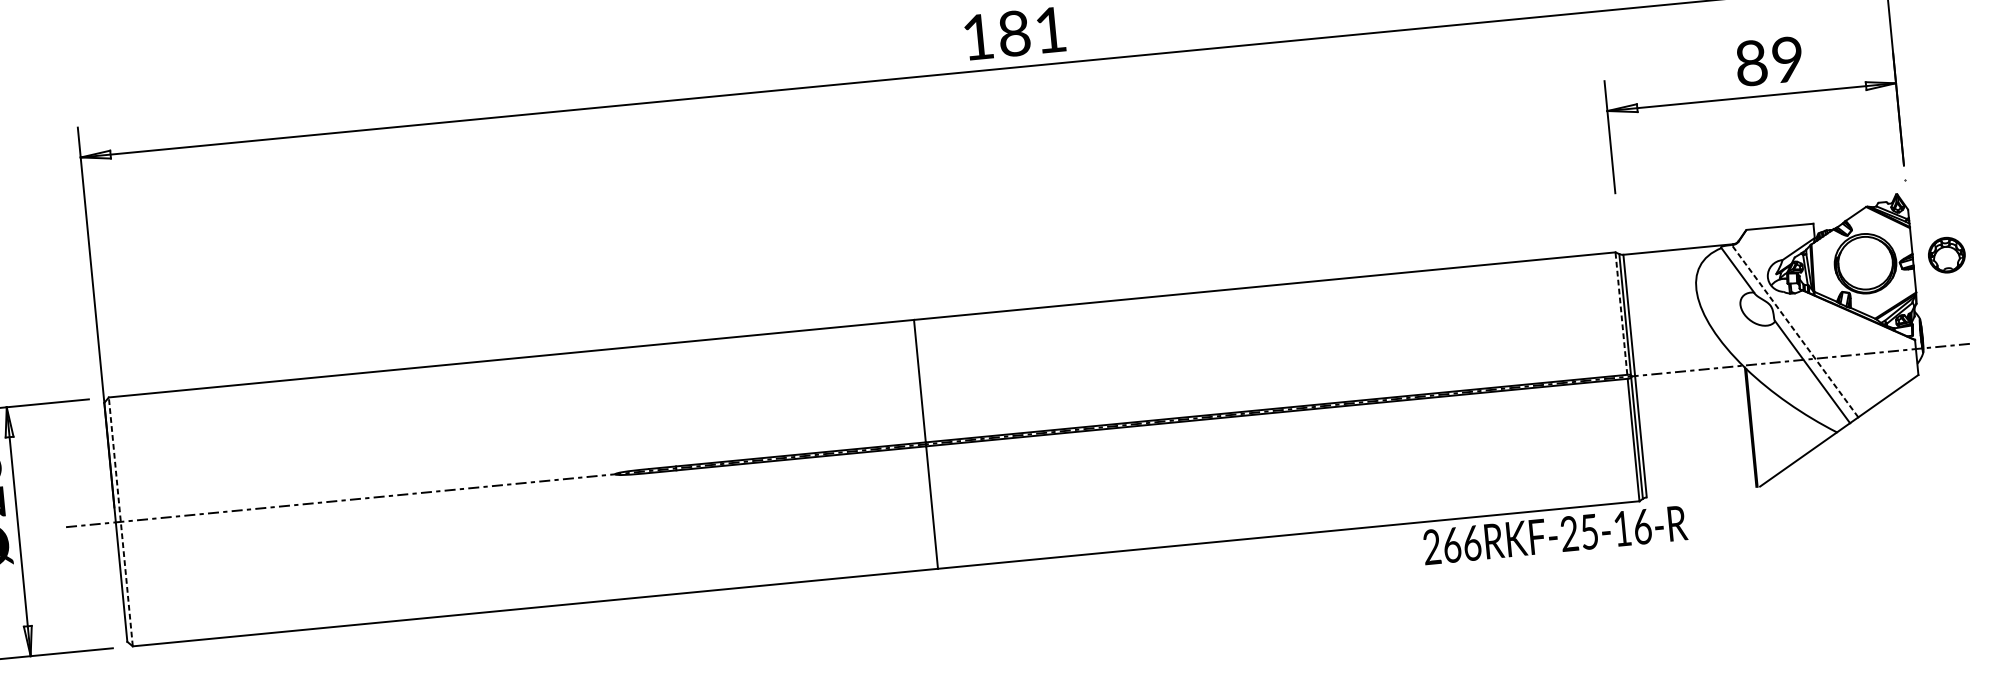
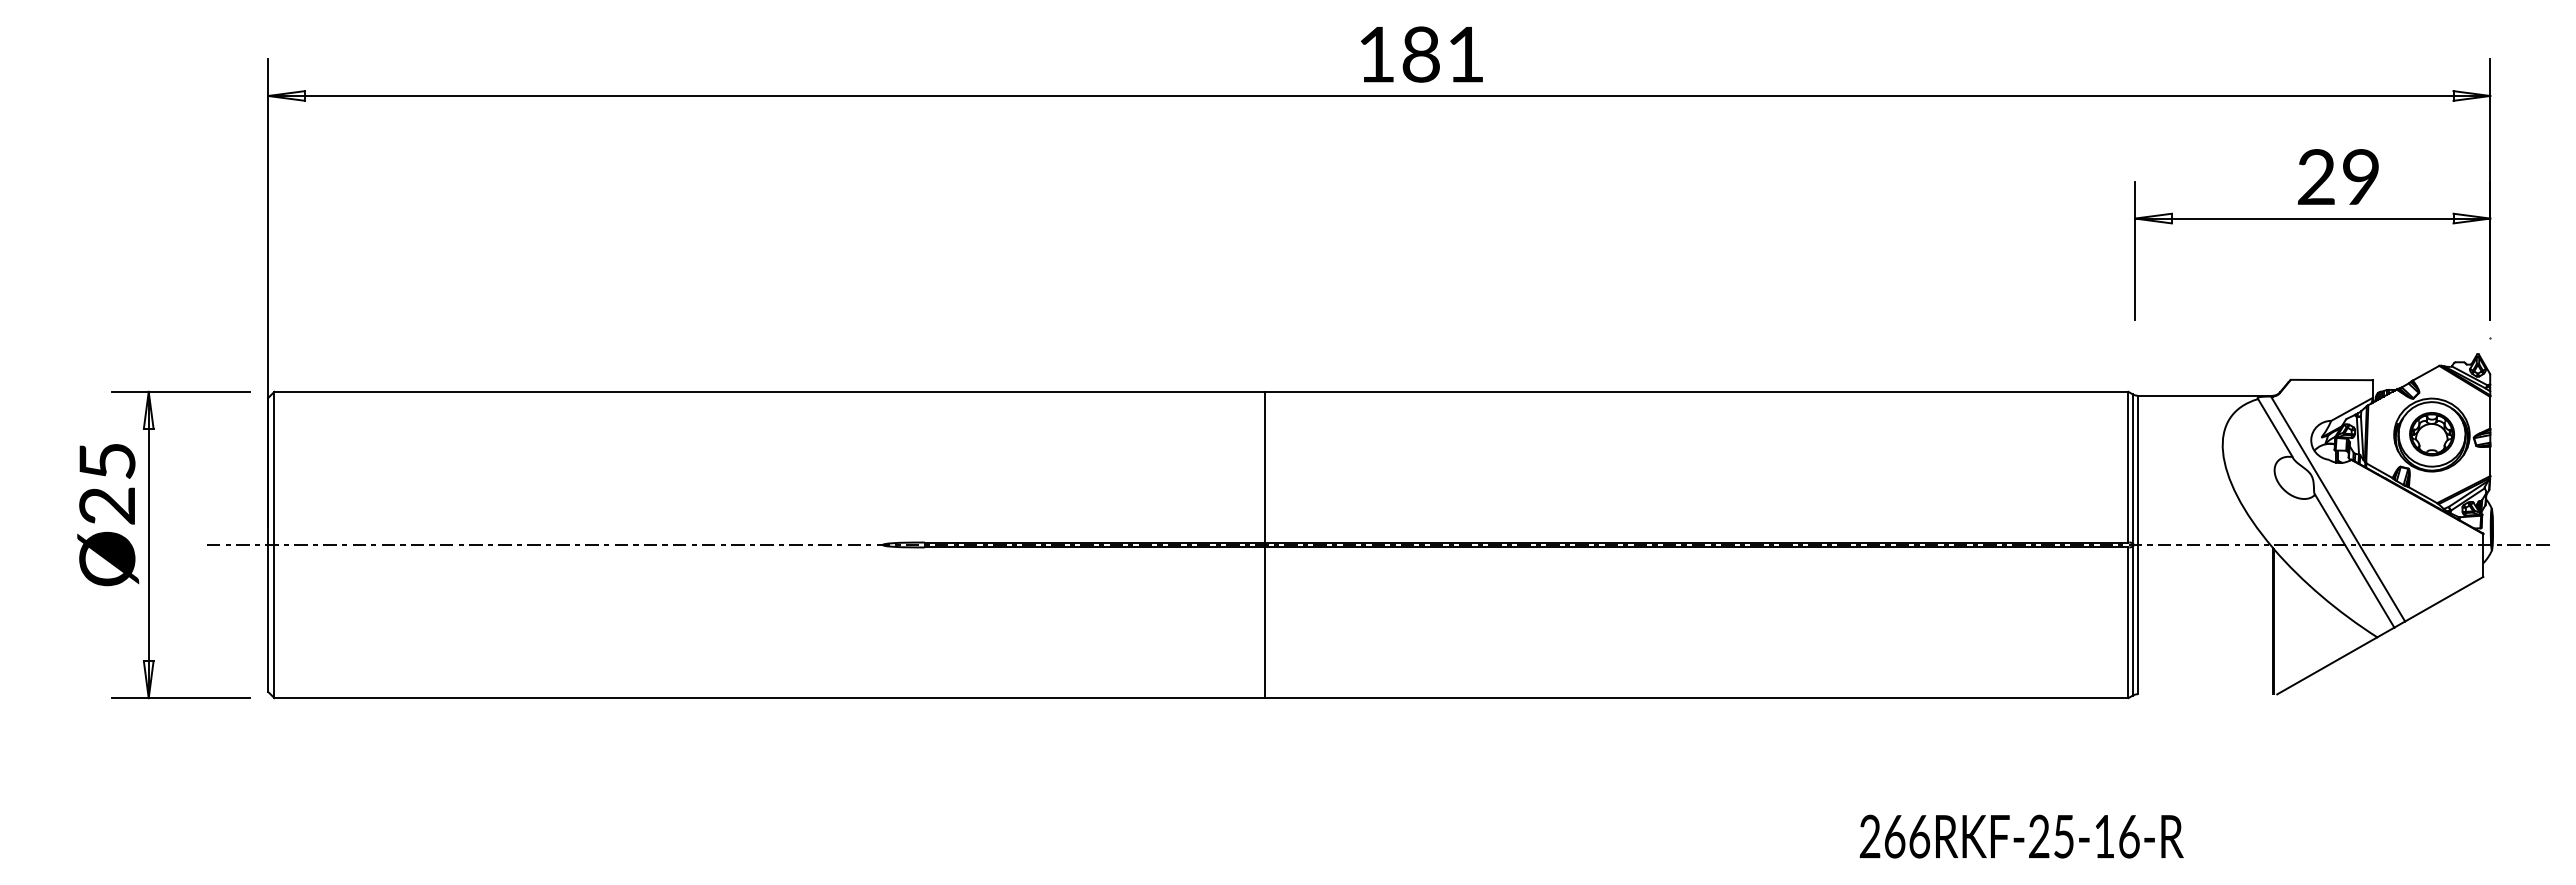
text: (1751, 63) -> (2316, 177), 89 -> 29
part: (1947, 255) -> (2432, 434), moved
line: (1621, 313) -> (2128, 466), dashed -> solid
line: (1795, 331) -> (2338, 509), dashed -> solid
line: (120, 521) -> (274, 544), dashed -> solid
text: (1555, 535) -> (2021, 836), moved

